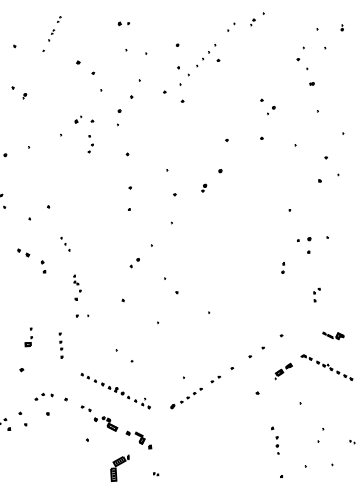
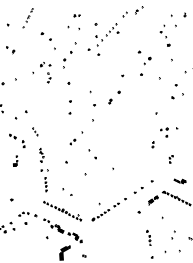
part: (122, 23) -> (76, 15), moved
part: (267, 106) -> (144, 57), size x1.6
part: (28, 336) -> (15, 160), moved
part: (60, 345) -> (45, 184), moved

